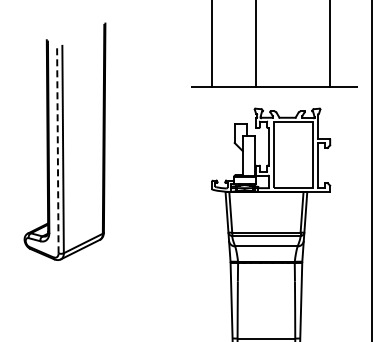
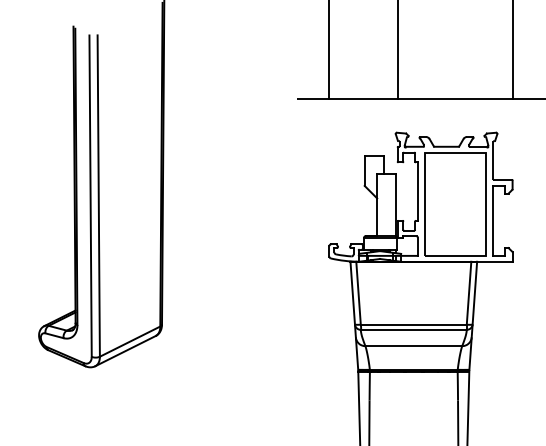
line: (57, 149) -> (90, 195), dashed -> solid

